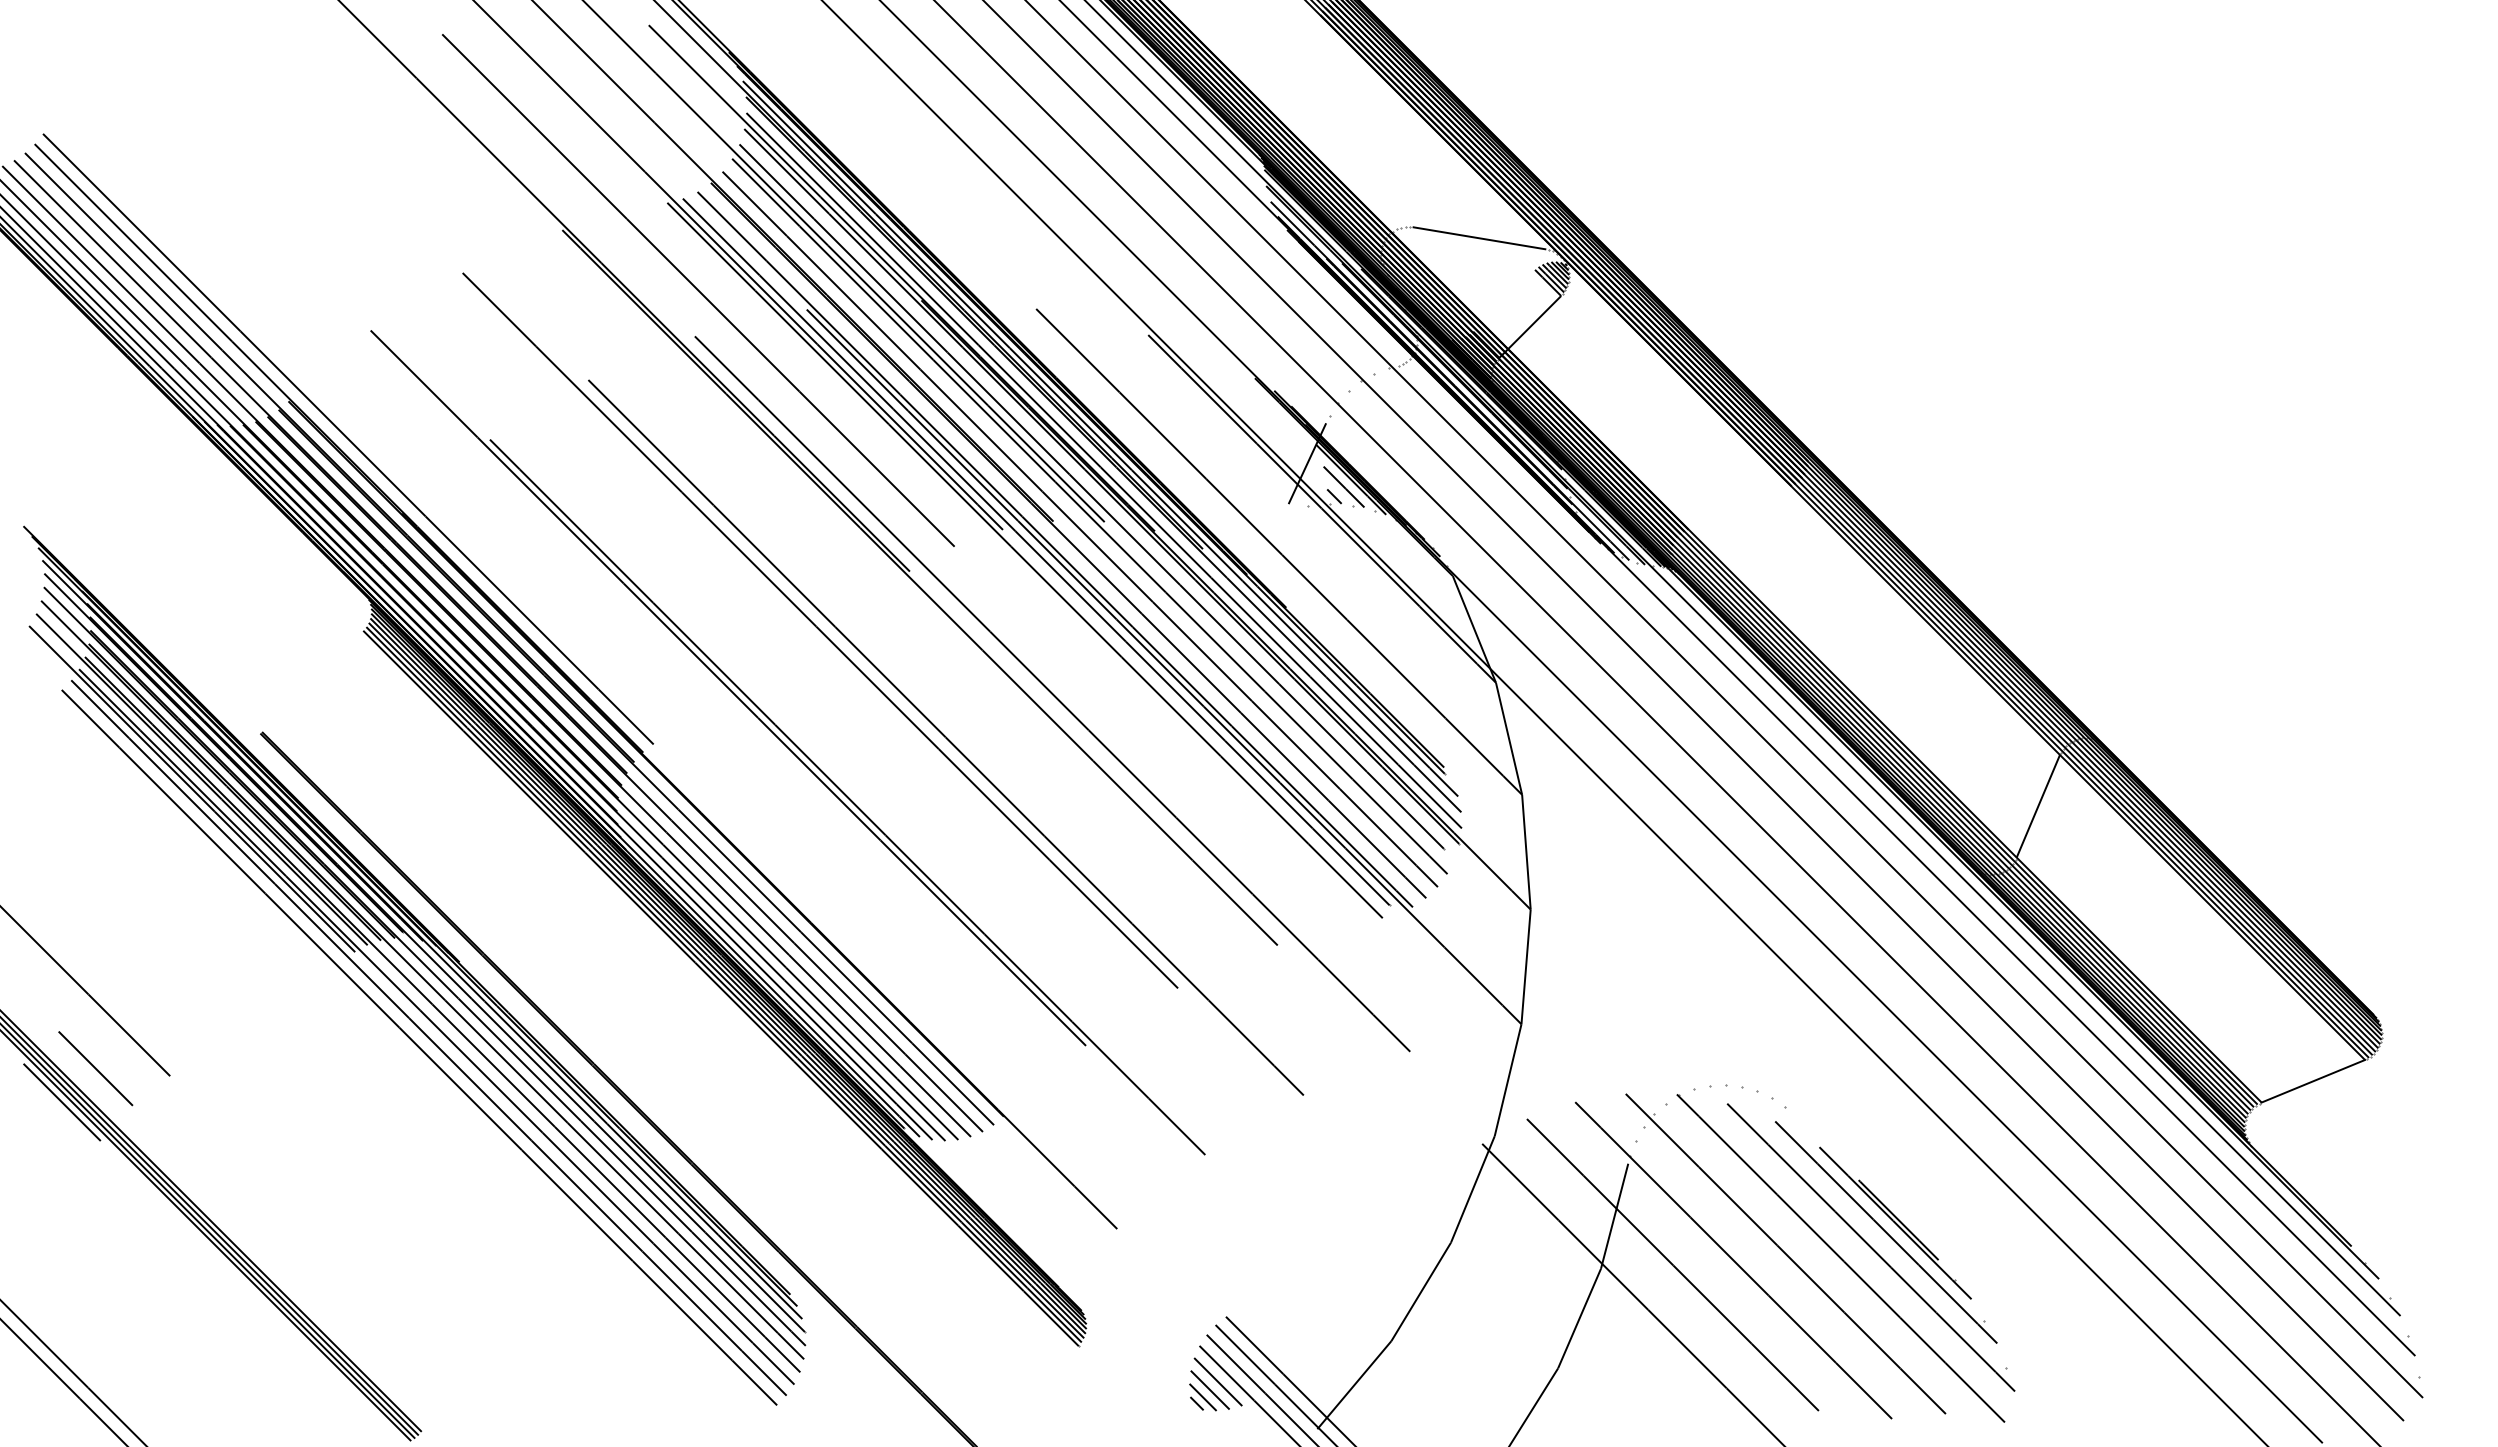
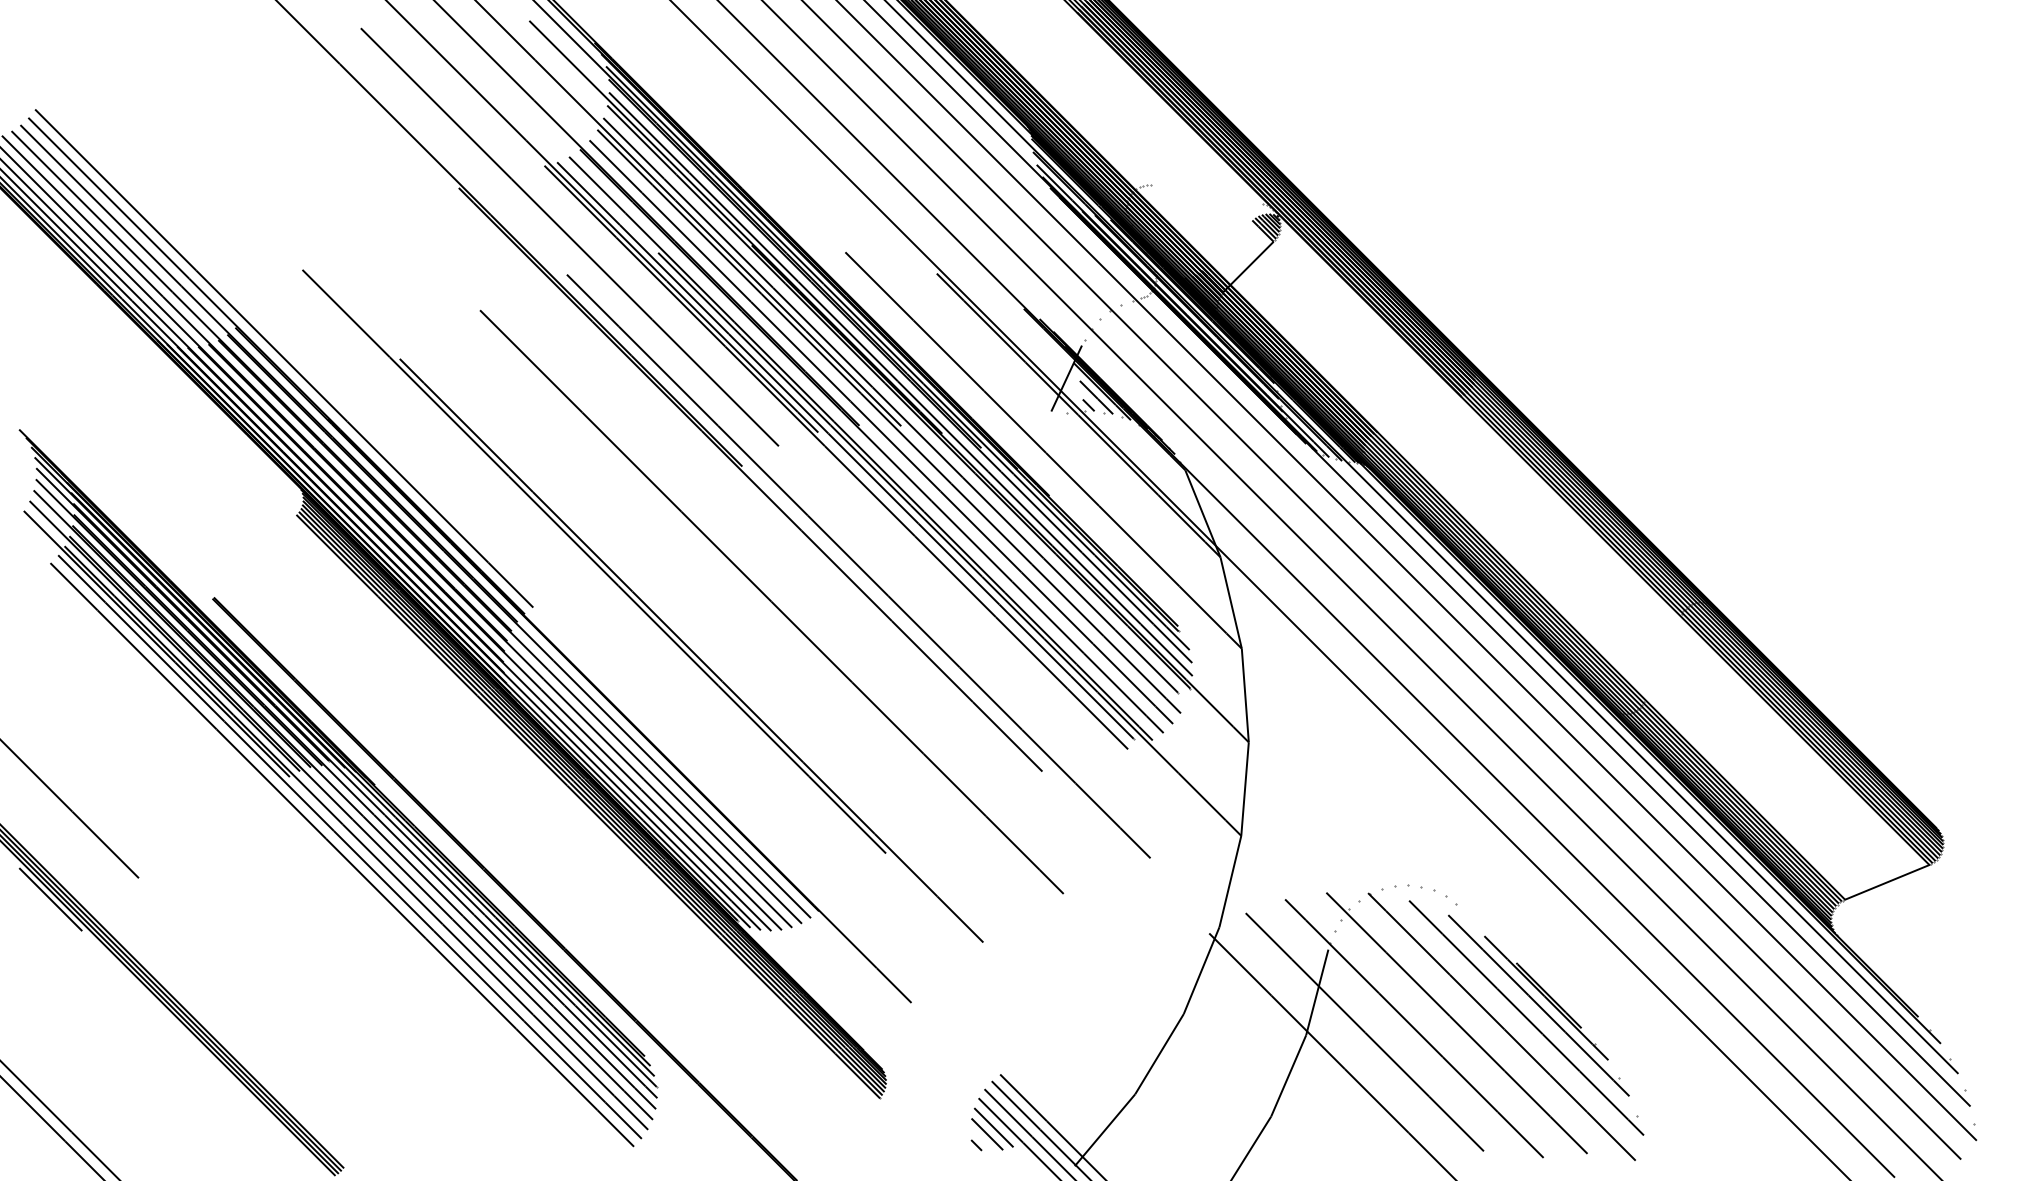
line: (1479, 238) -> (1207, 194), removed
line: (820, 630) -> (669, 514), removed
line: (2038, 805) -> (1663, 657), removed
line: (95, 1068) -> (77, 871), removed
line: (1202, 1396) -> (981, 1139), removed

